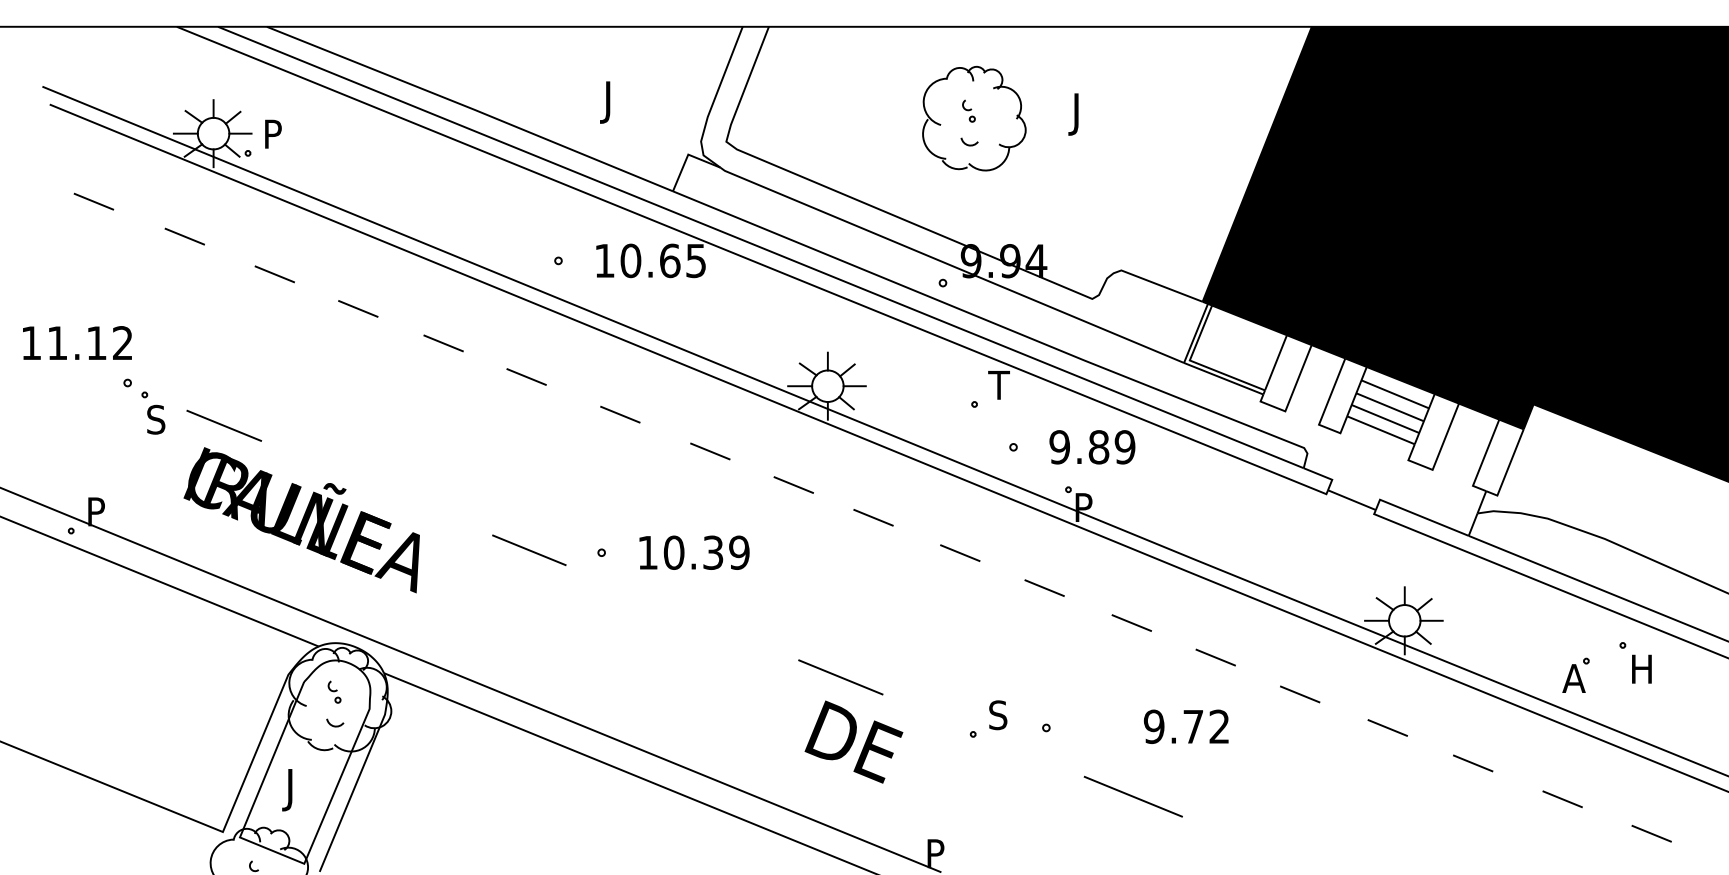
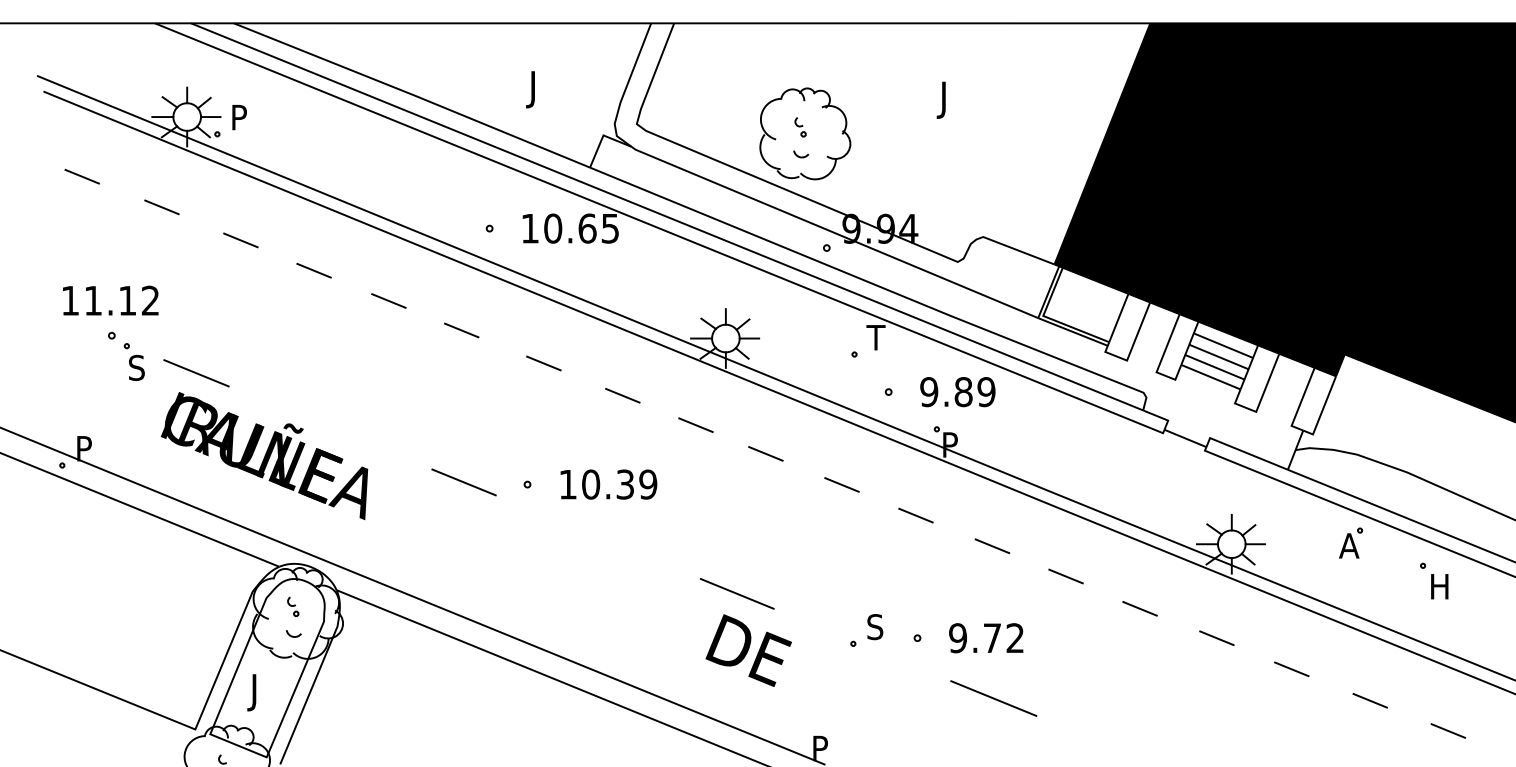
part: (974, 118) -> (805, 133), moved
text: (77, 342) -> (110, 300), moved
part: (1576, 674) -> (1351, 542), moved
text: (1186, 727) -> (986, 638), moved

